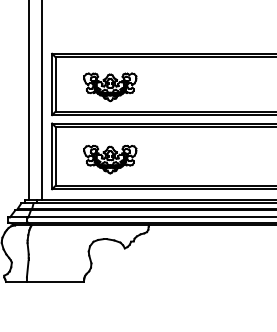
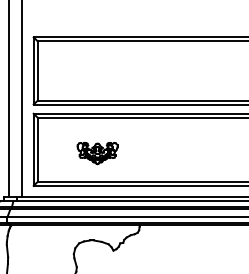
part: (110, 87) -> (97, 74), removed
part: (110, 159) -> (97, 153), size x0.7

